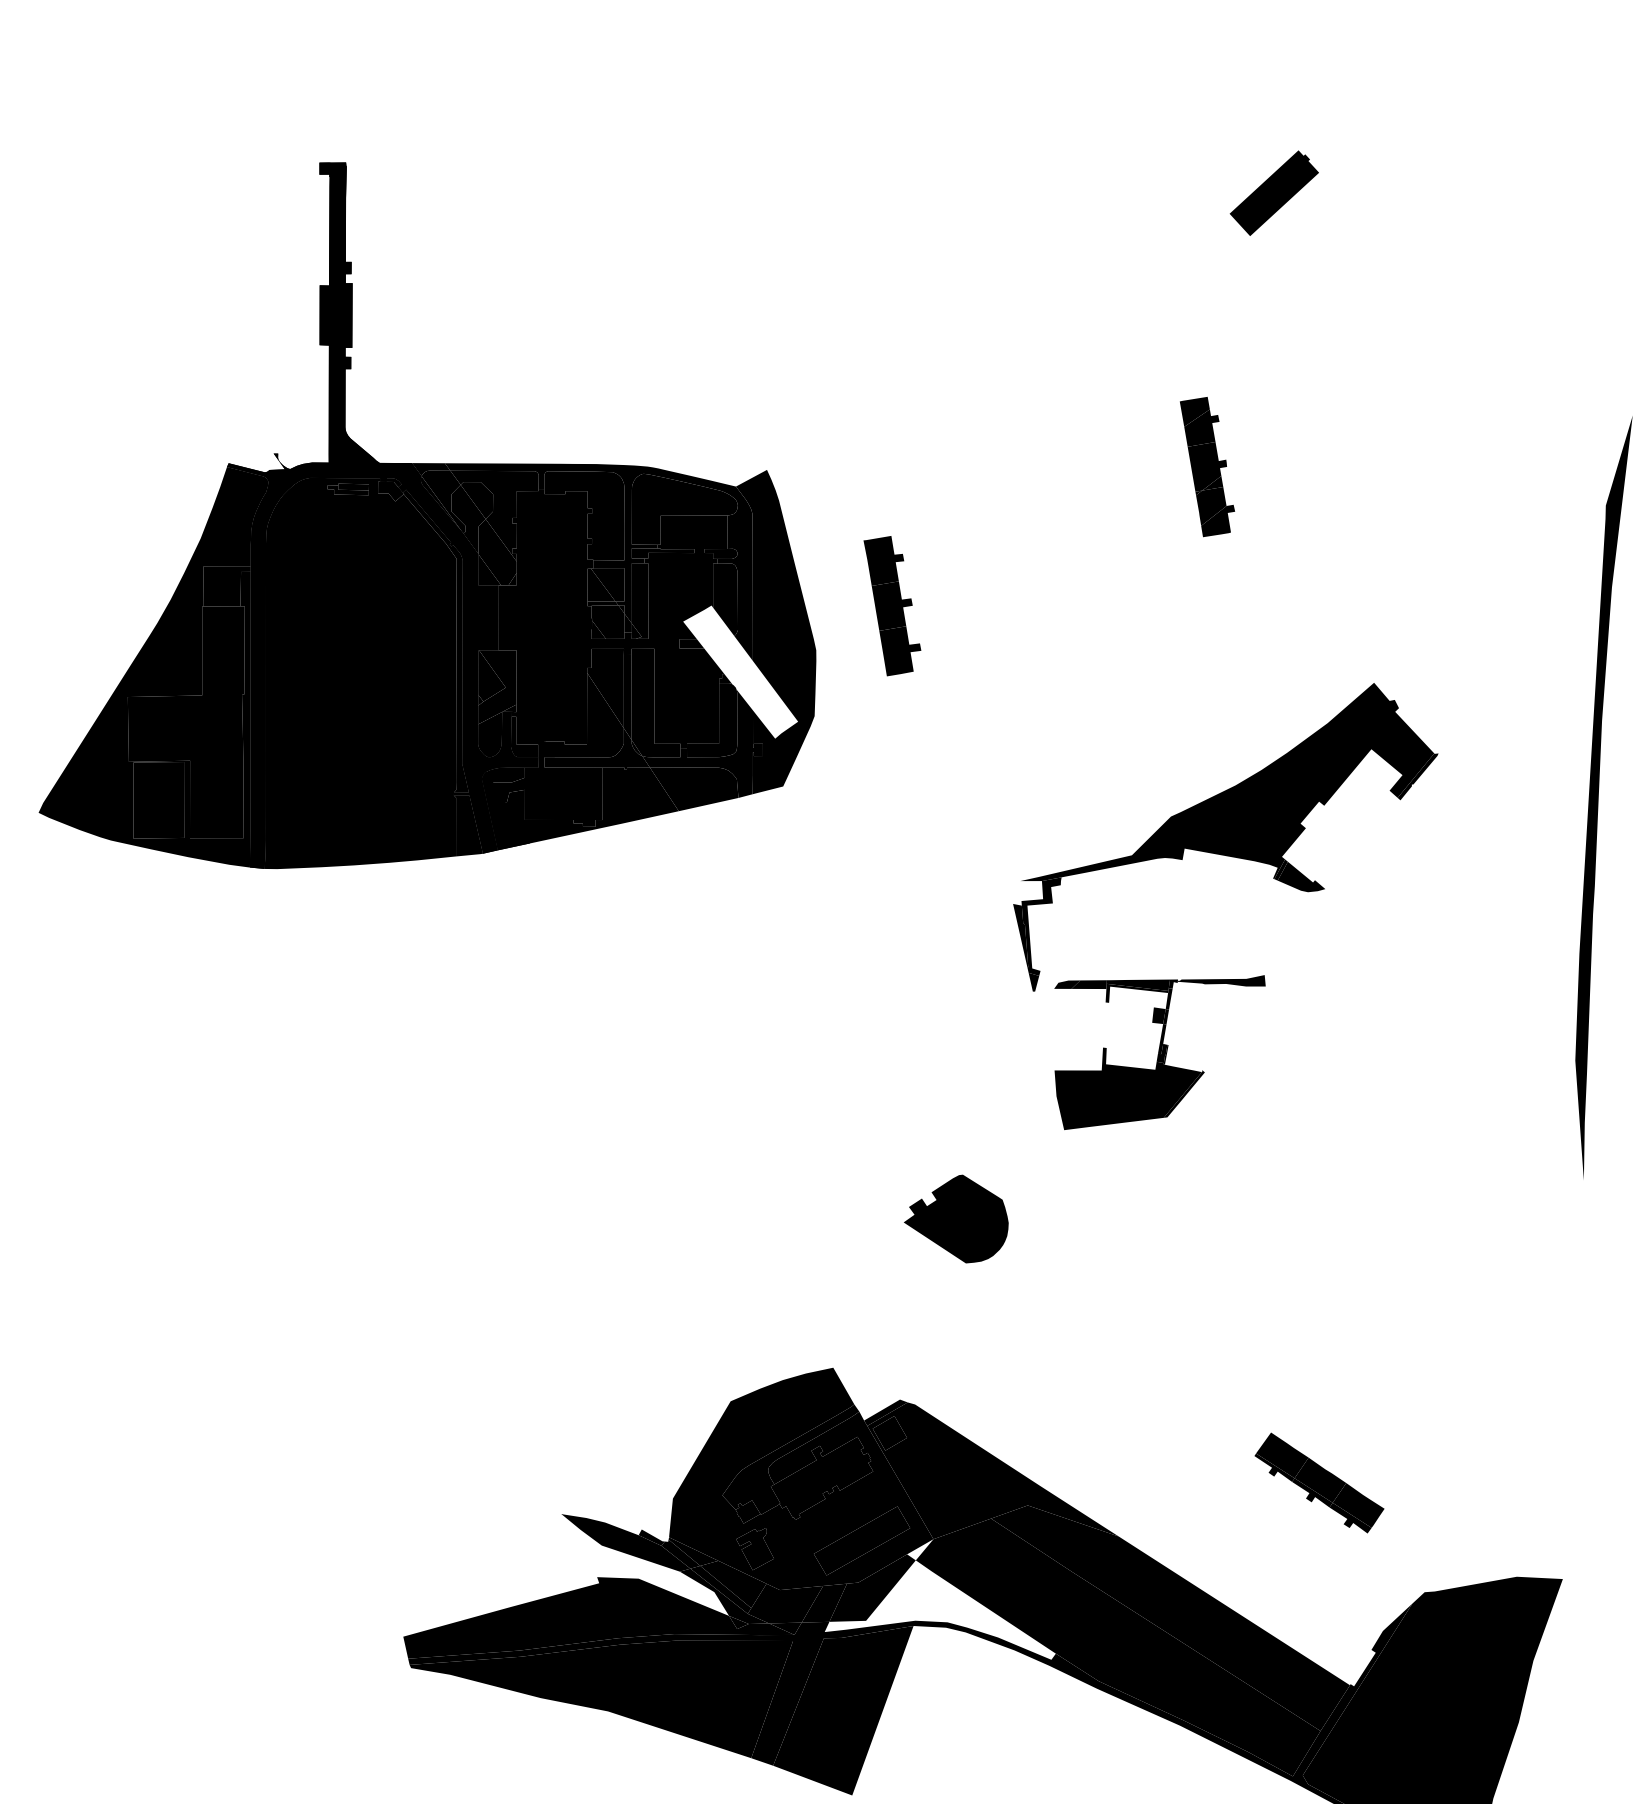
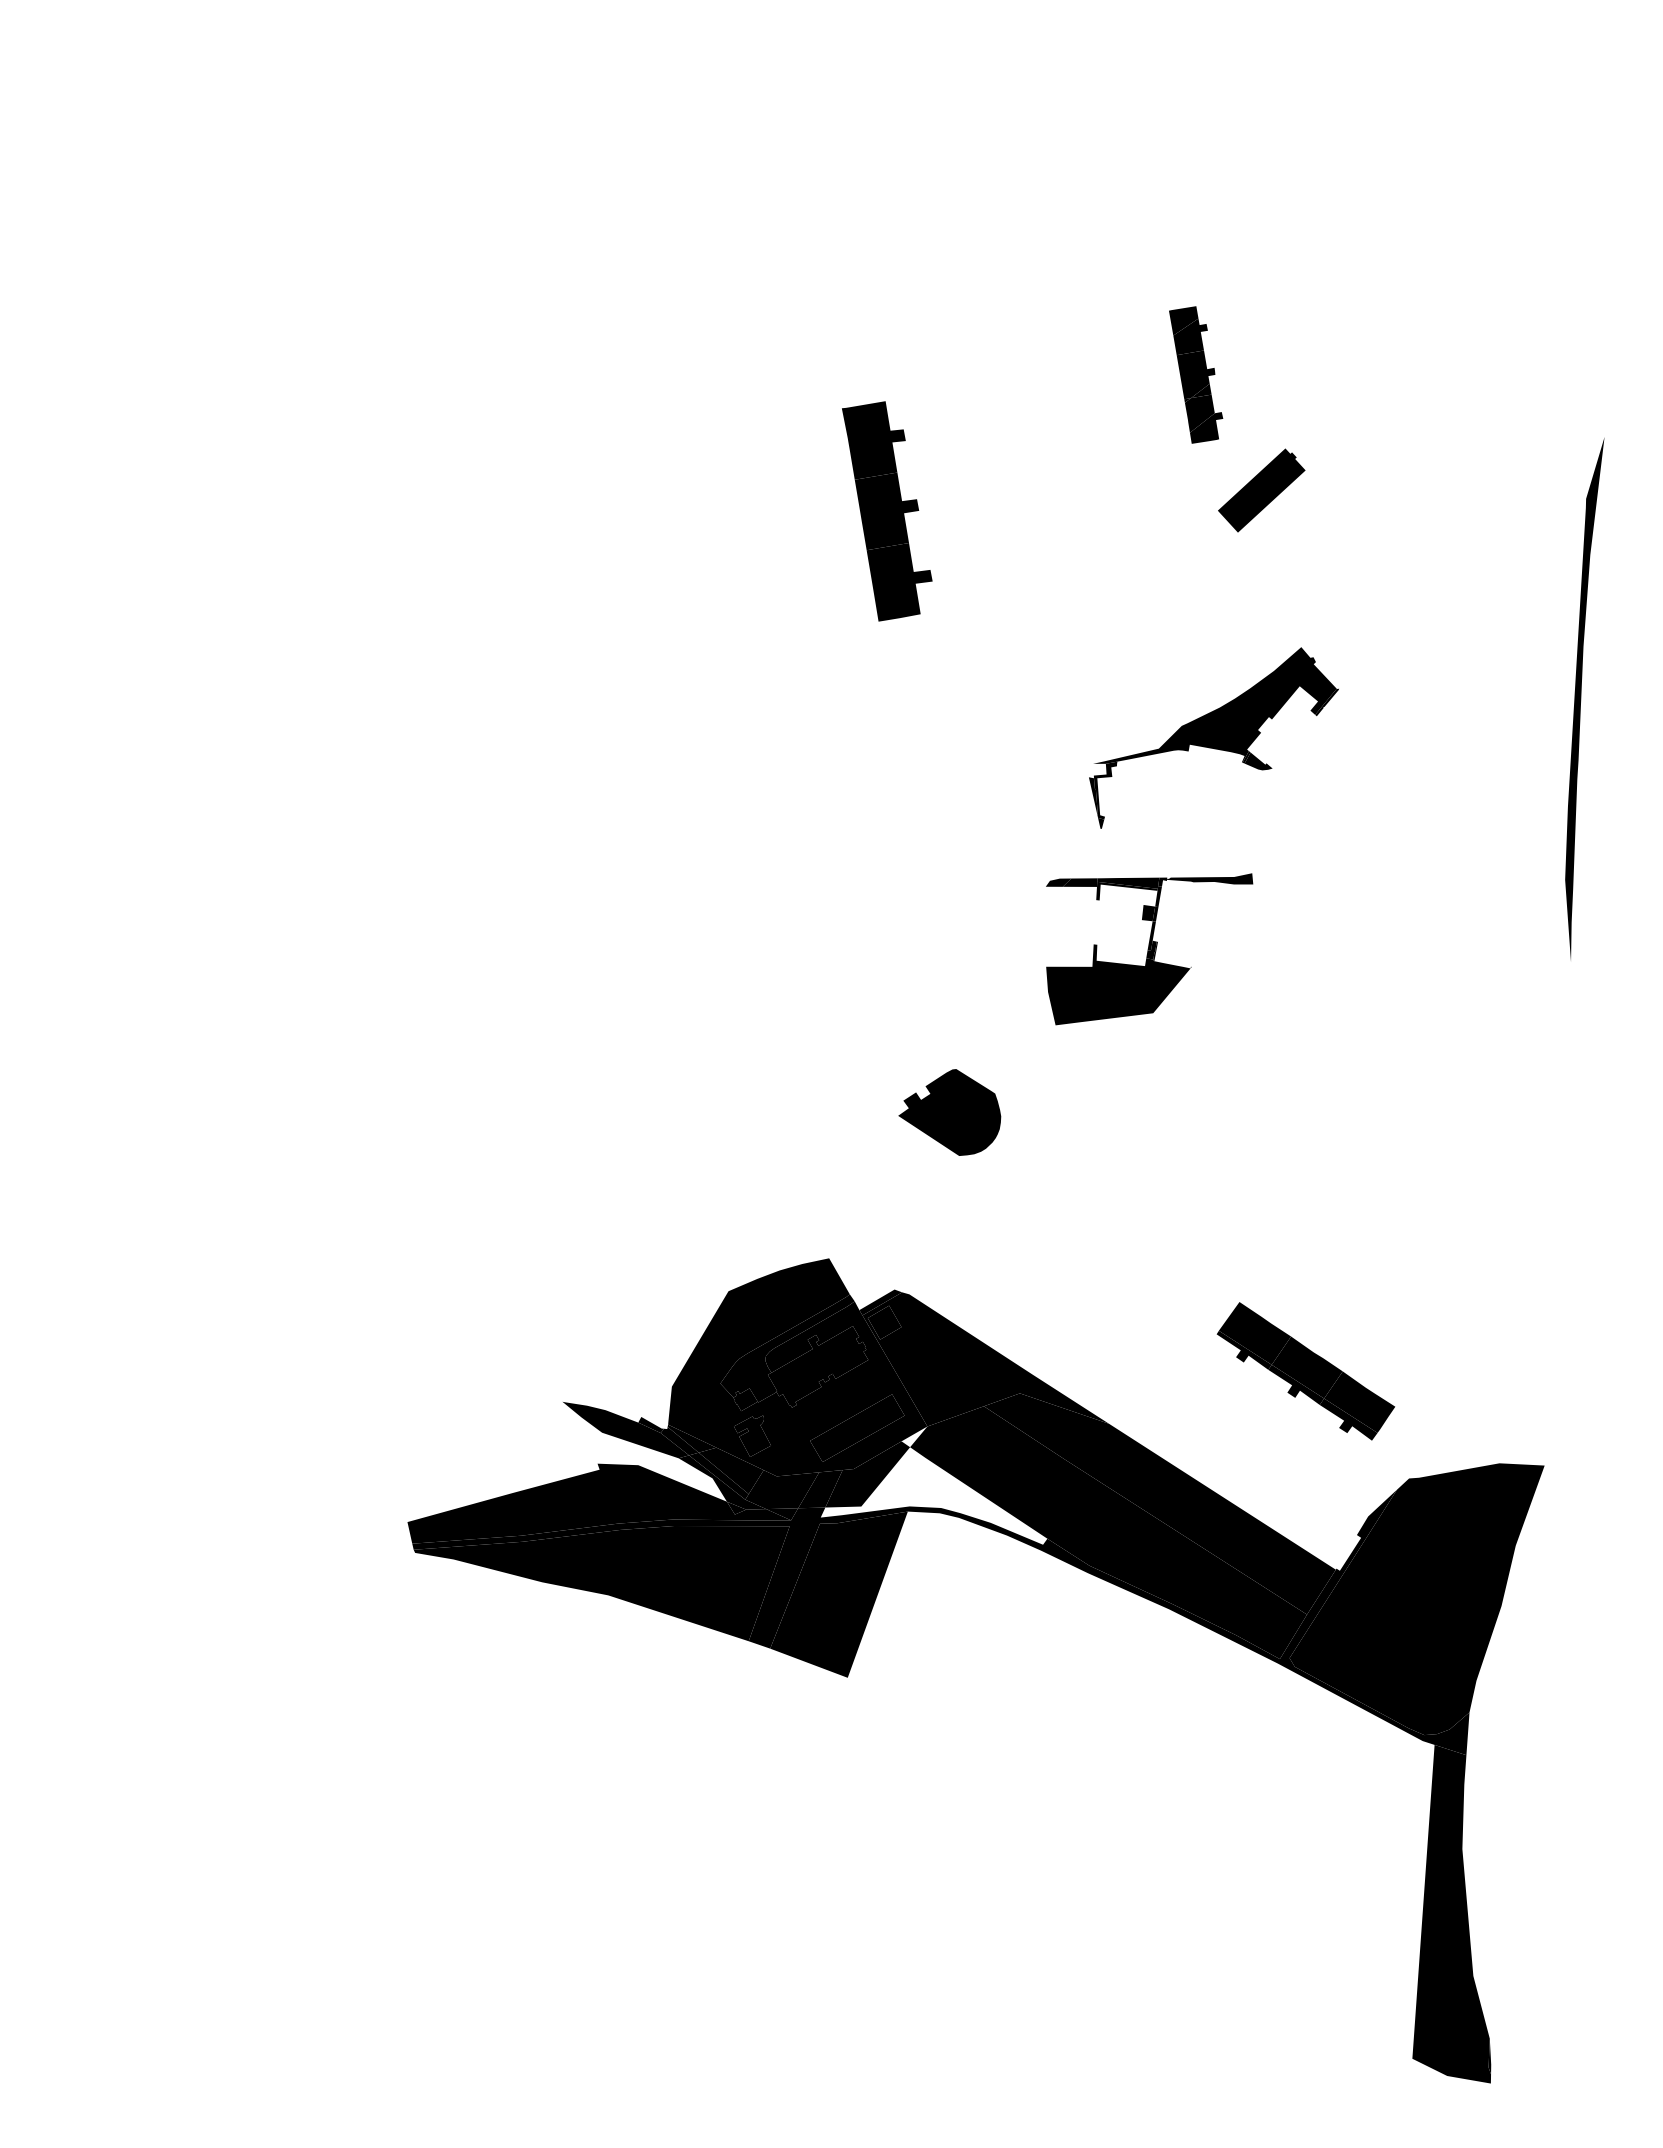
part: (1274, 193) -> (1261, 490), moved
part: (427, 515) -> (431, 422), removed
part: (891, 606) -> (886, 511), size x1.6
part: (1603, 797) -> (1584, 699), size x0.7
part: (1225, 836) -> (1213, 737), size x0.6
fill: (1184, 1094) -> (1173, 990), removed
part: (1319, 1483) -> (1305, 1371), size x1.4

